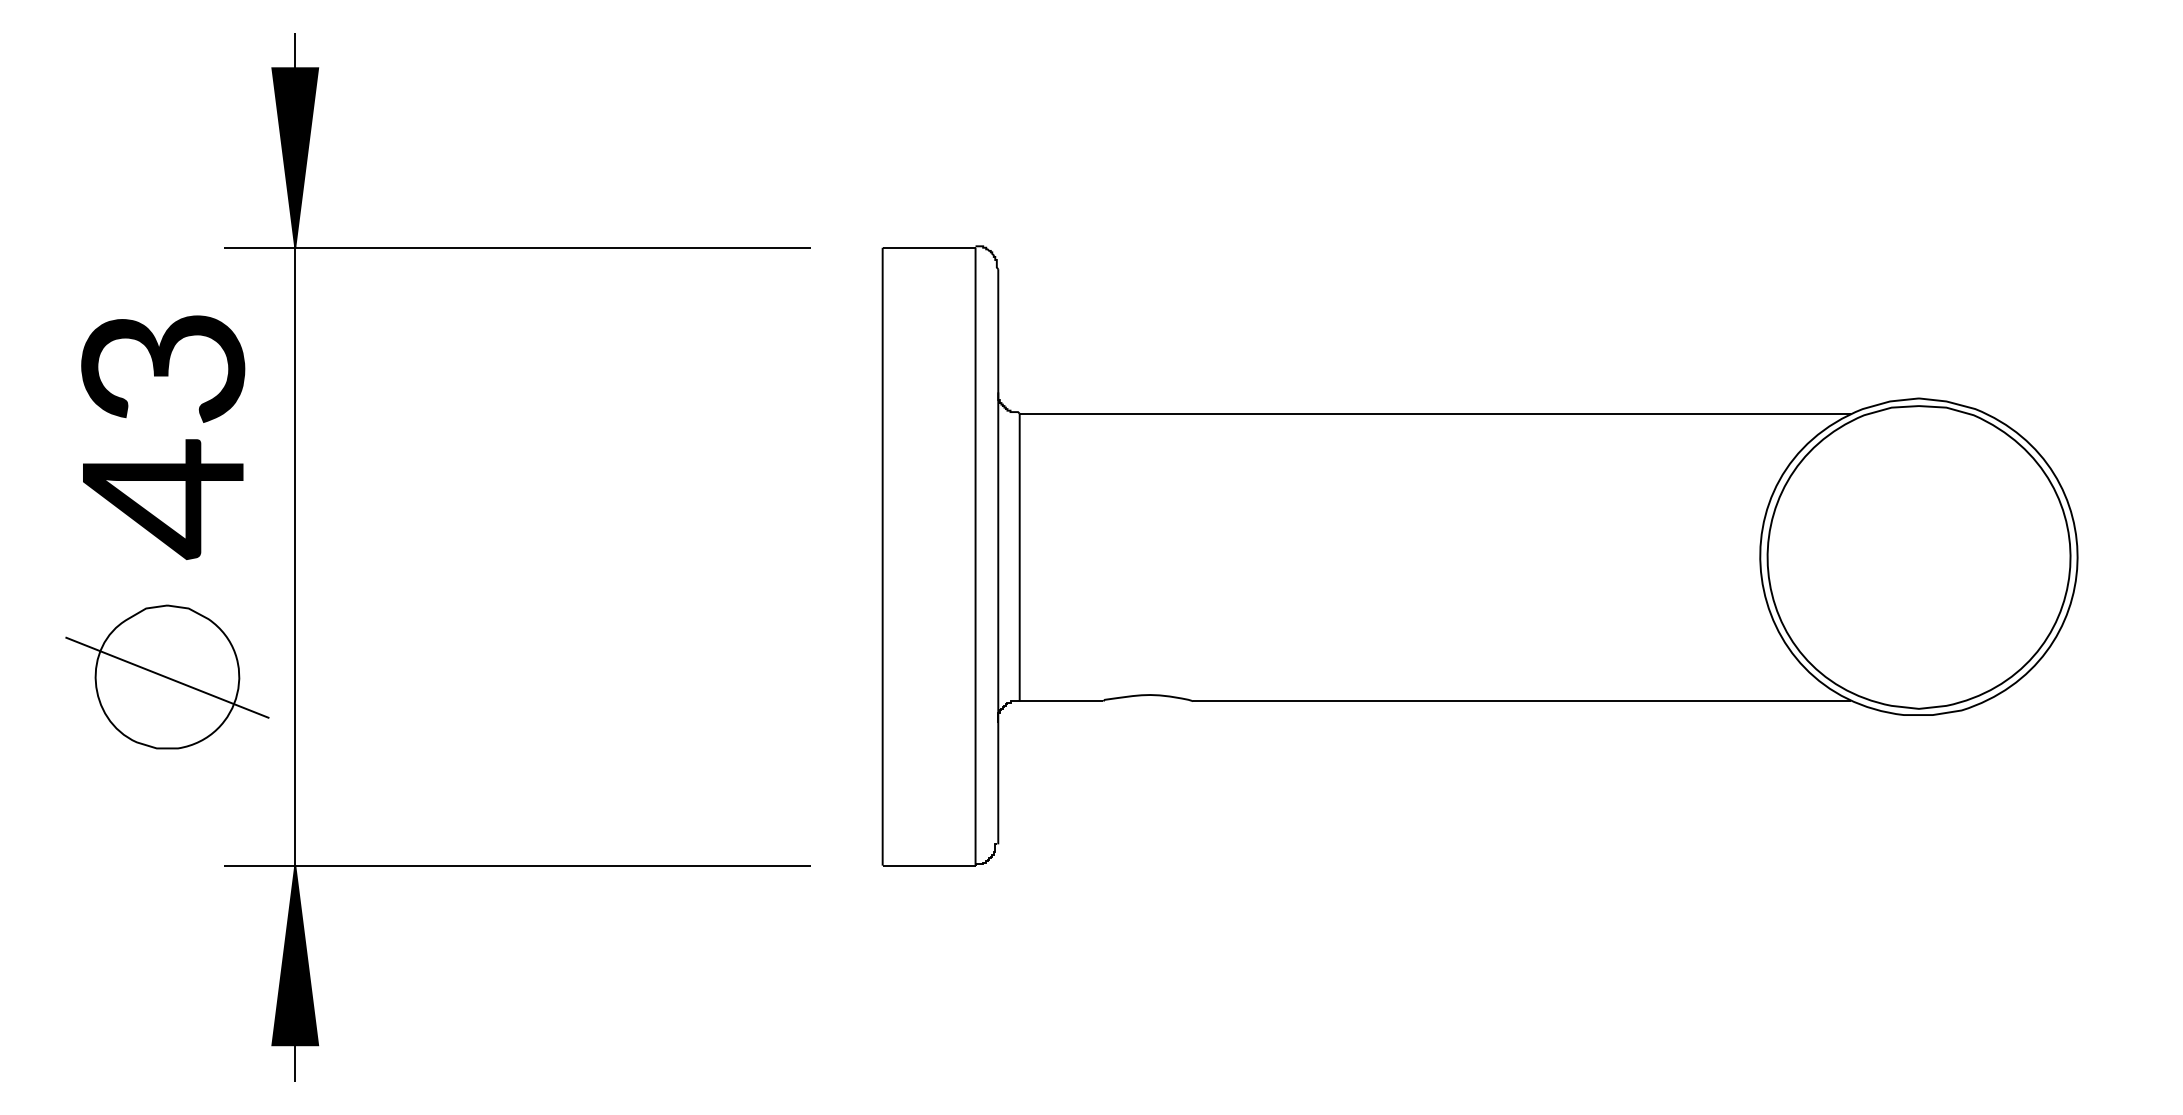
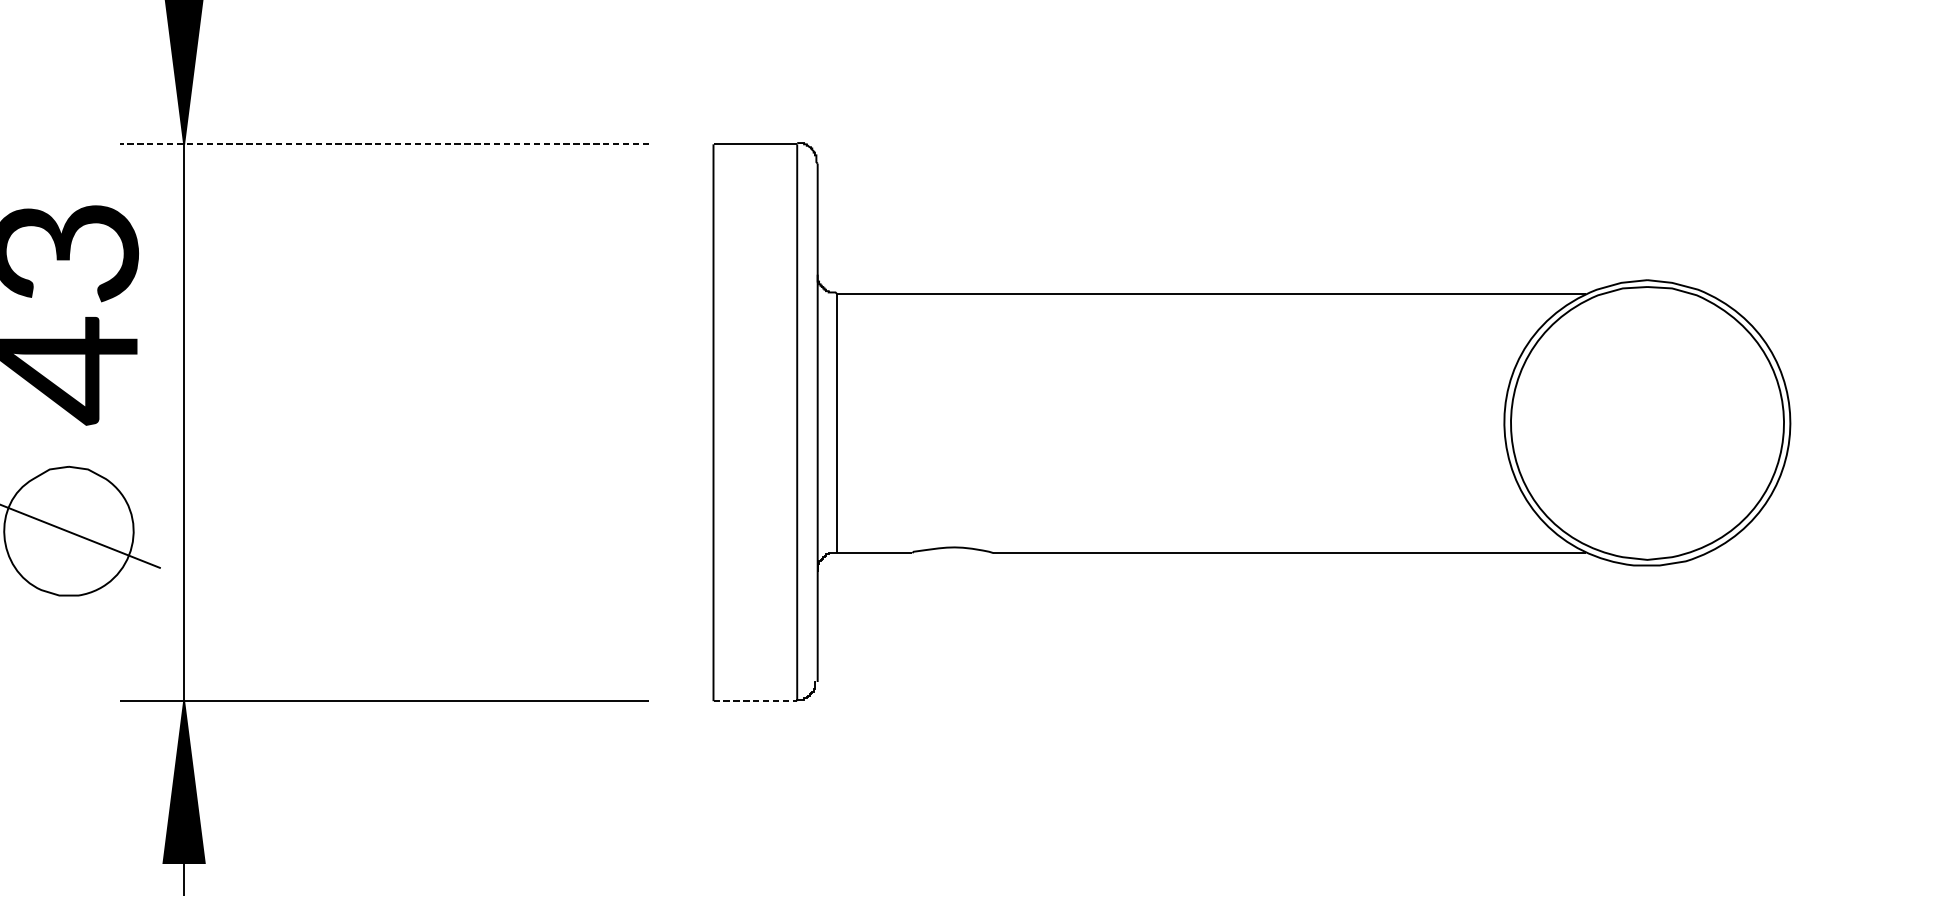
line: (517, 247) -> (384, 144), solid -> dashed
line: (929, 865) -> (755, 701), solid -> dashed

